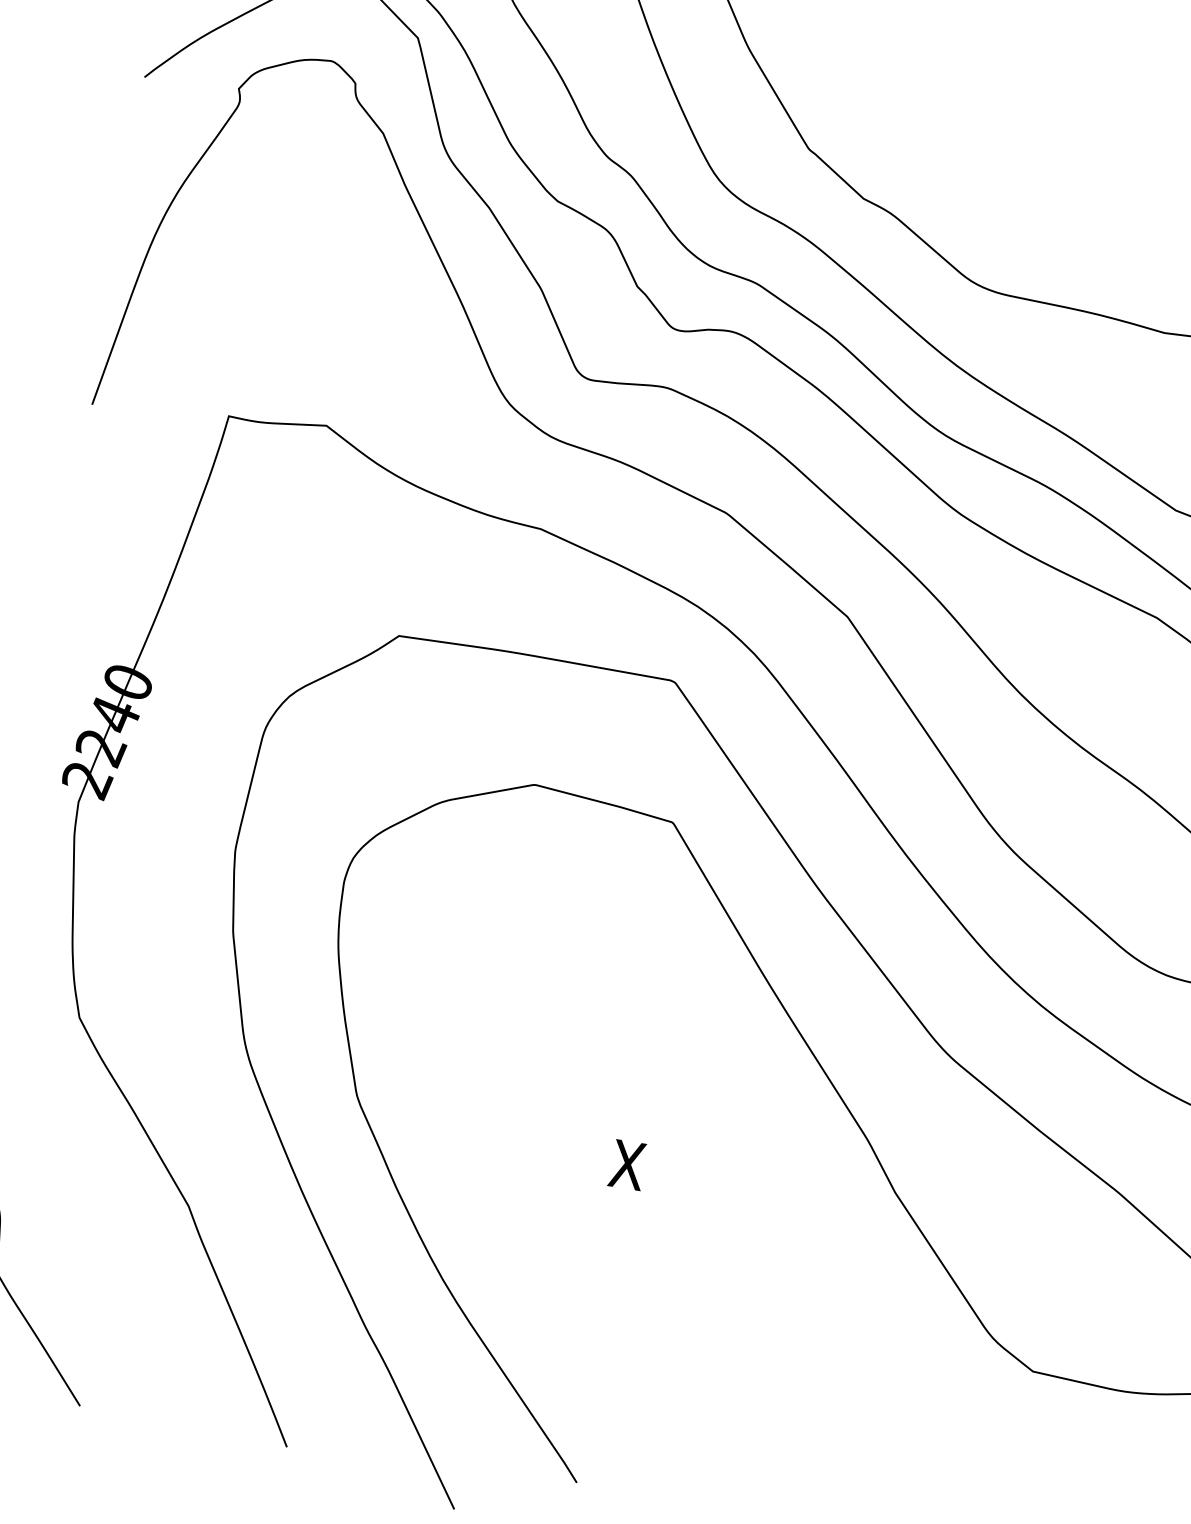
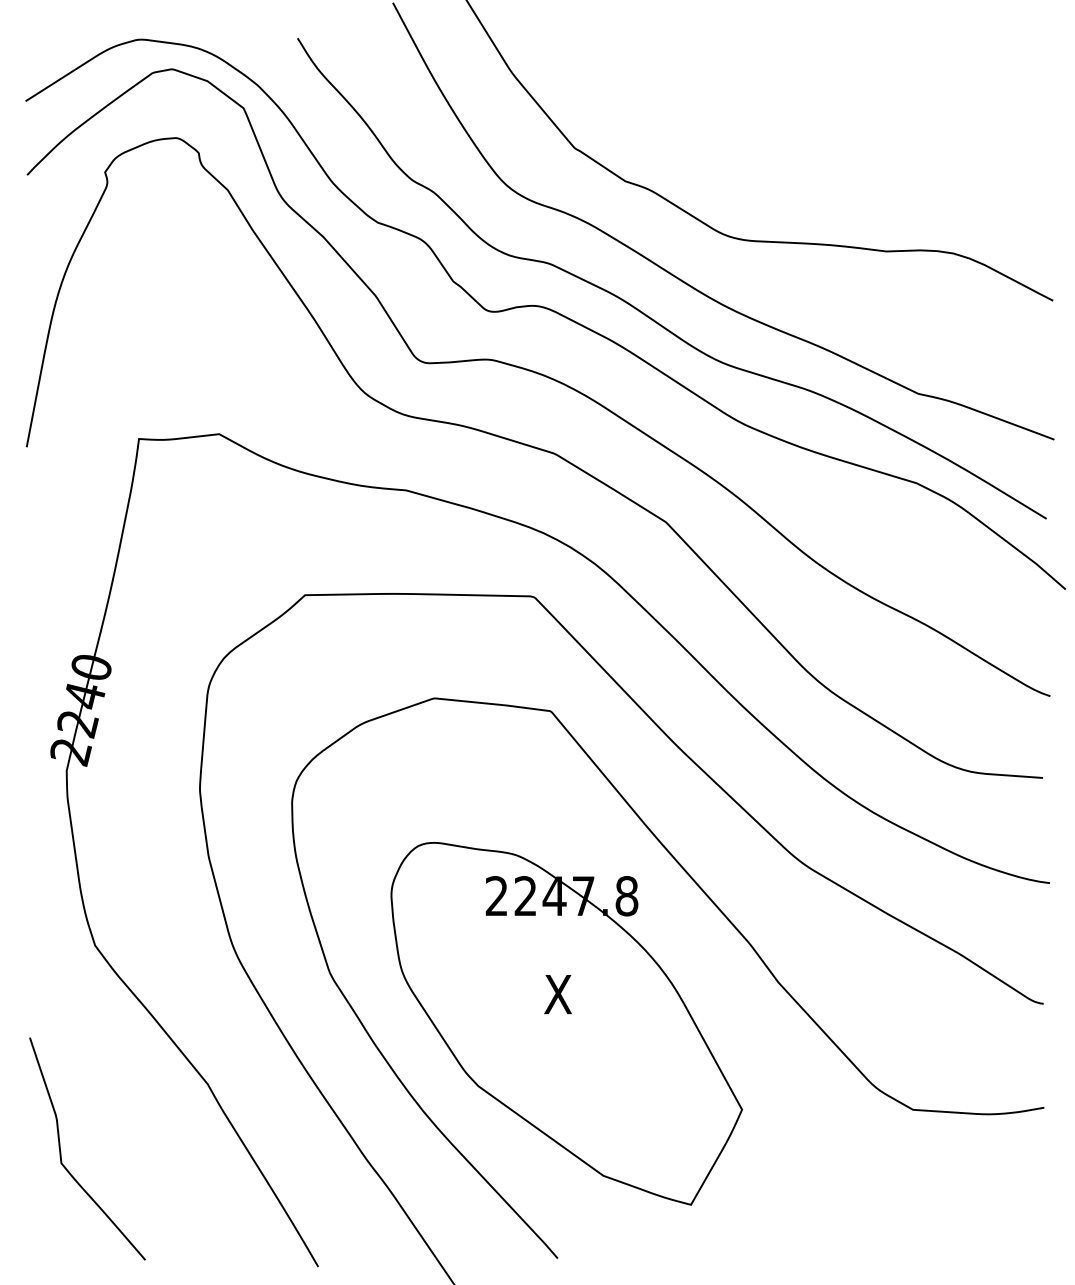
part: (632, 1201) -> (566, 1023), added

